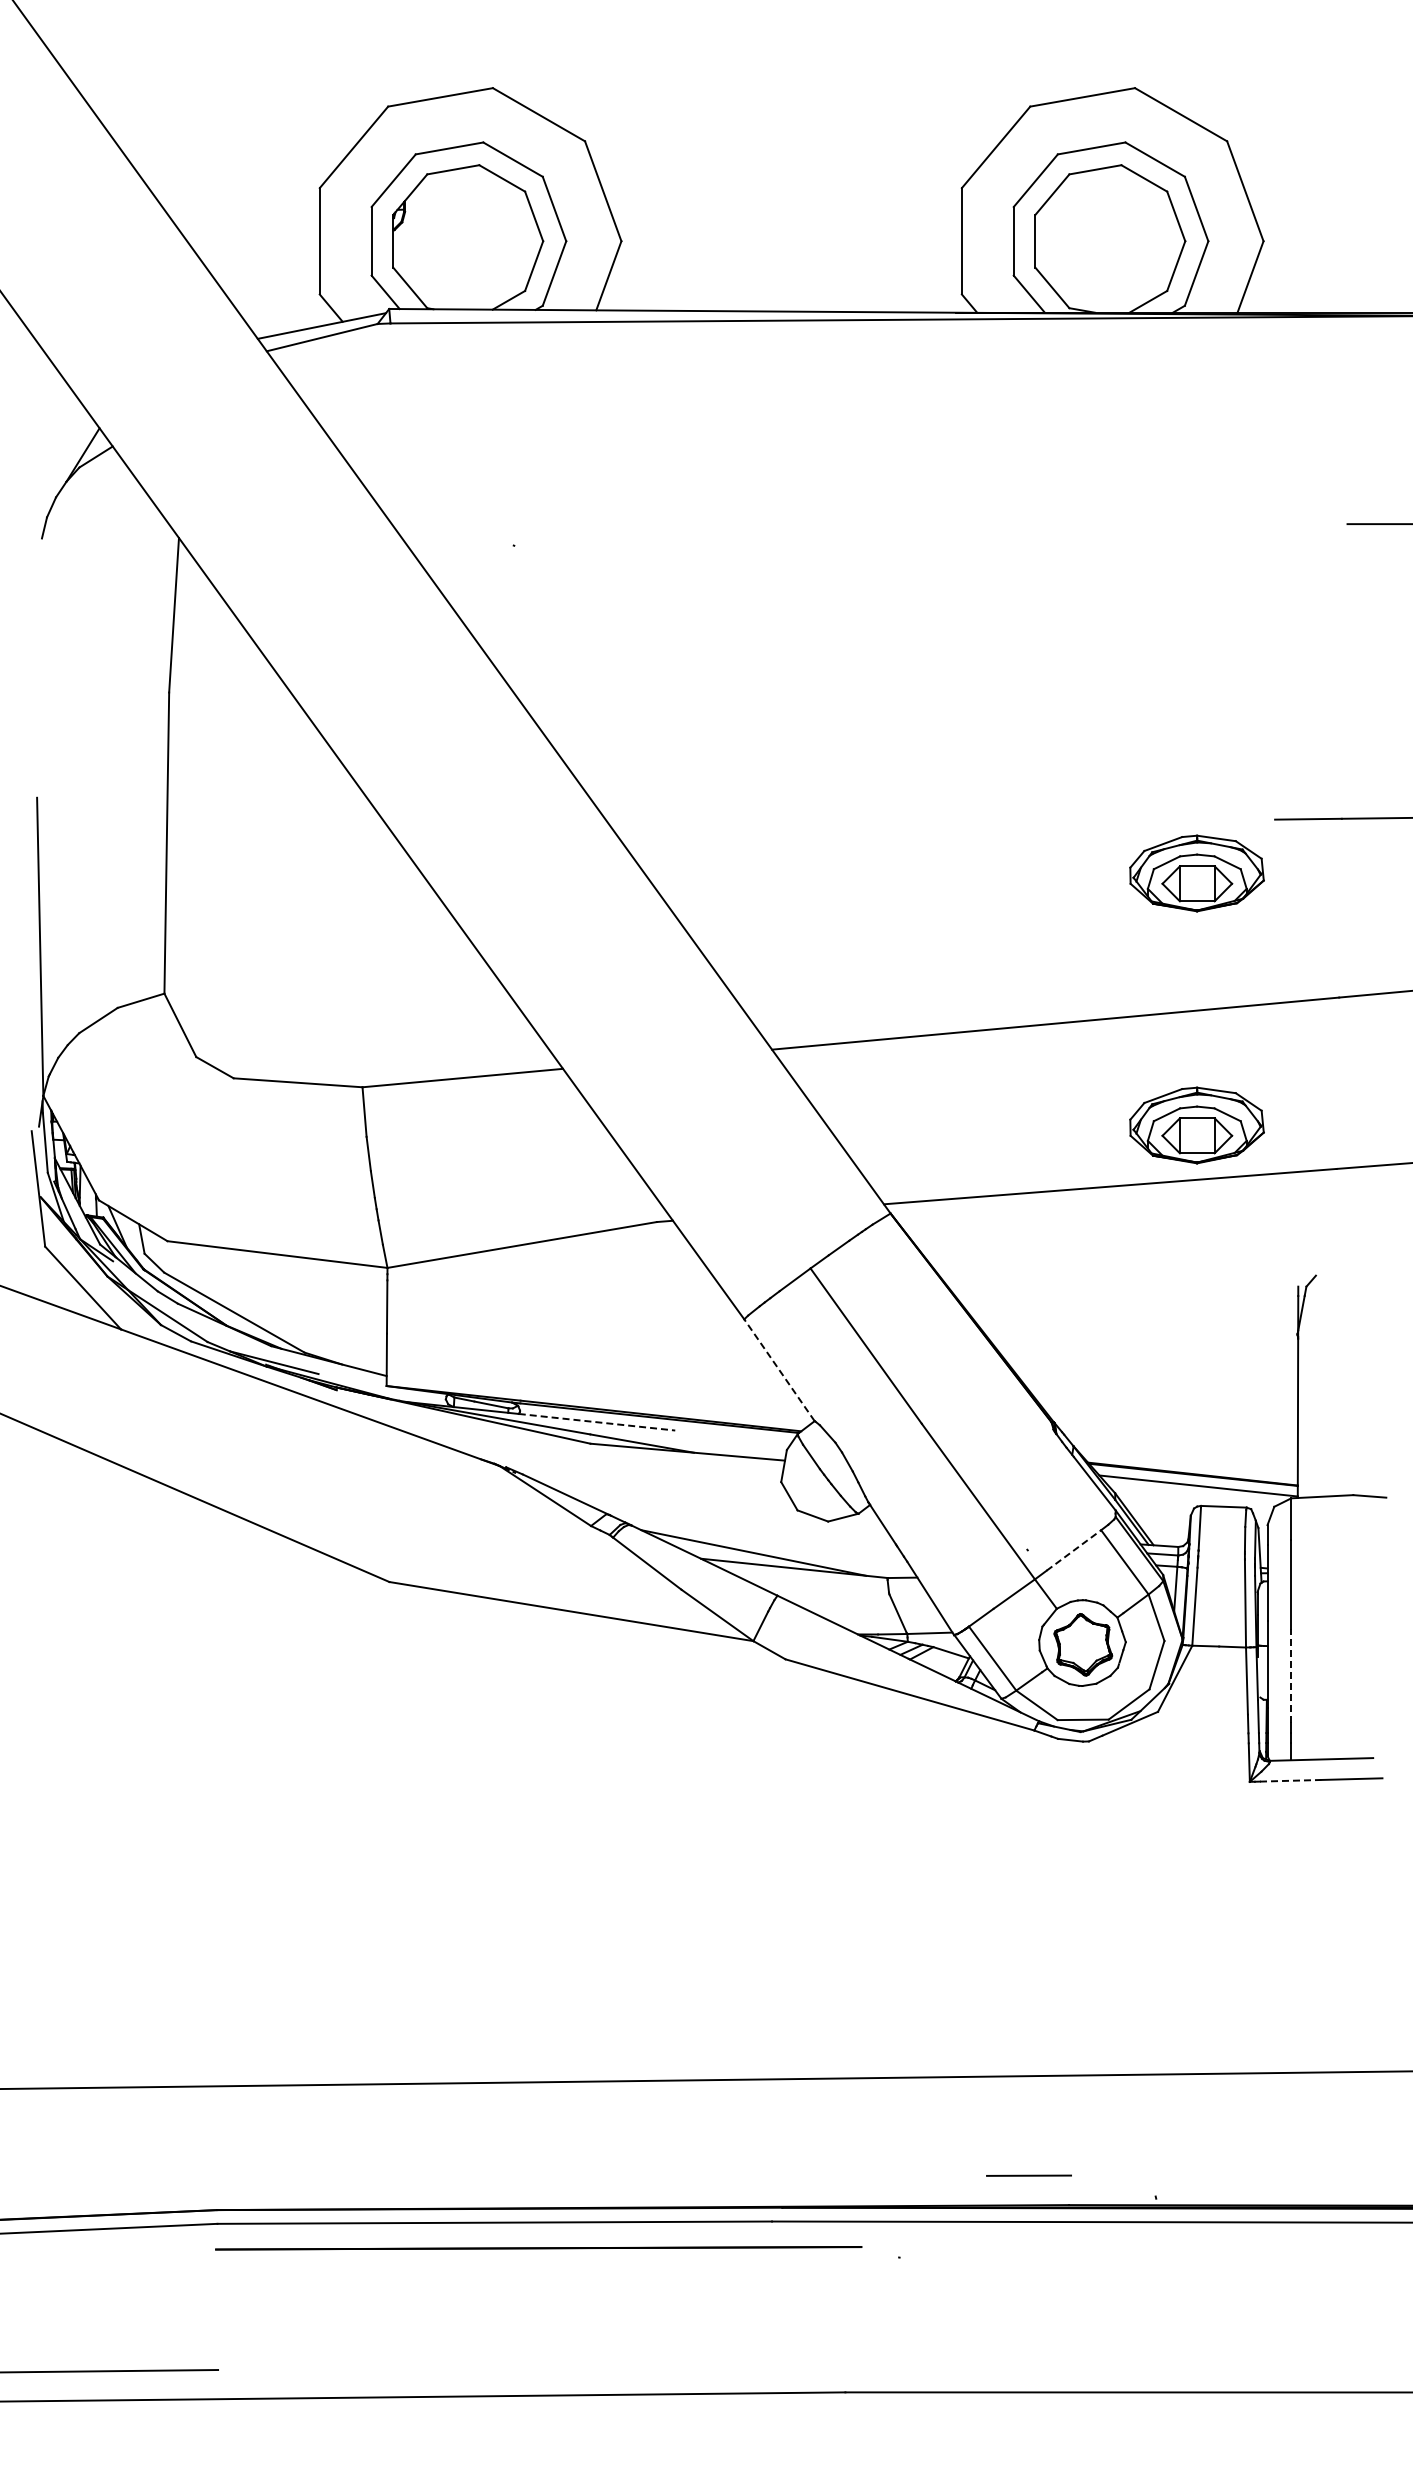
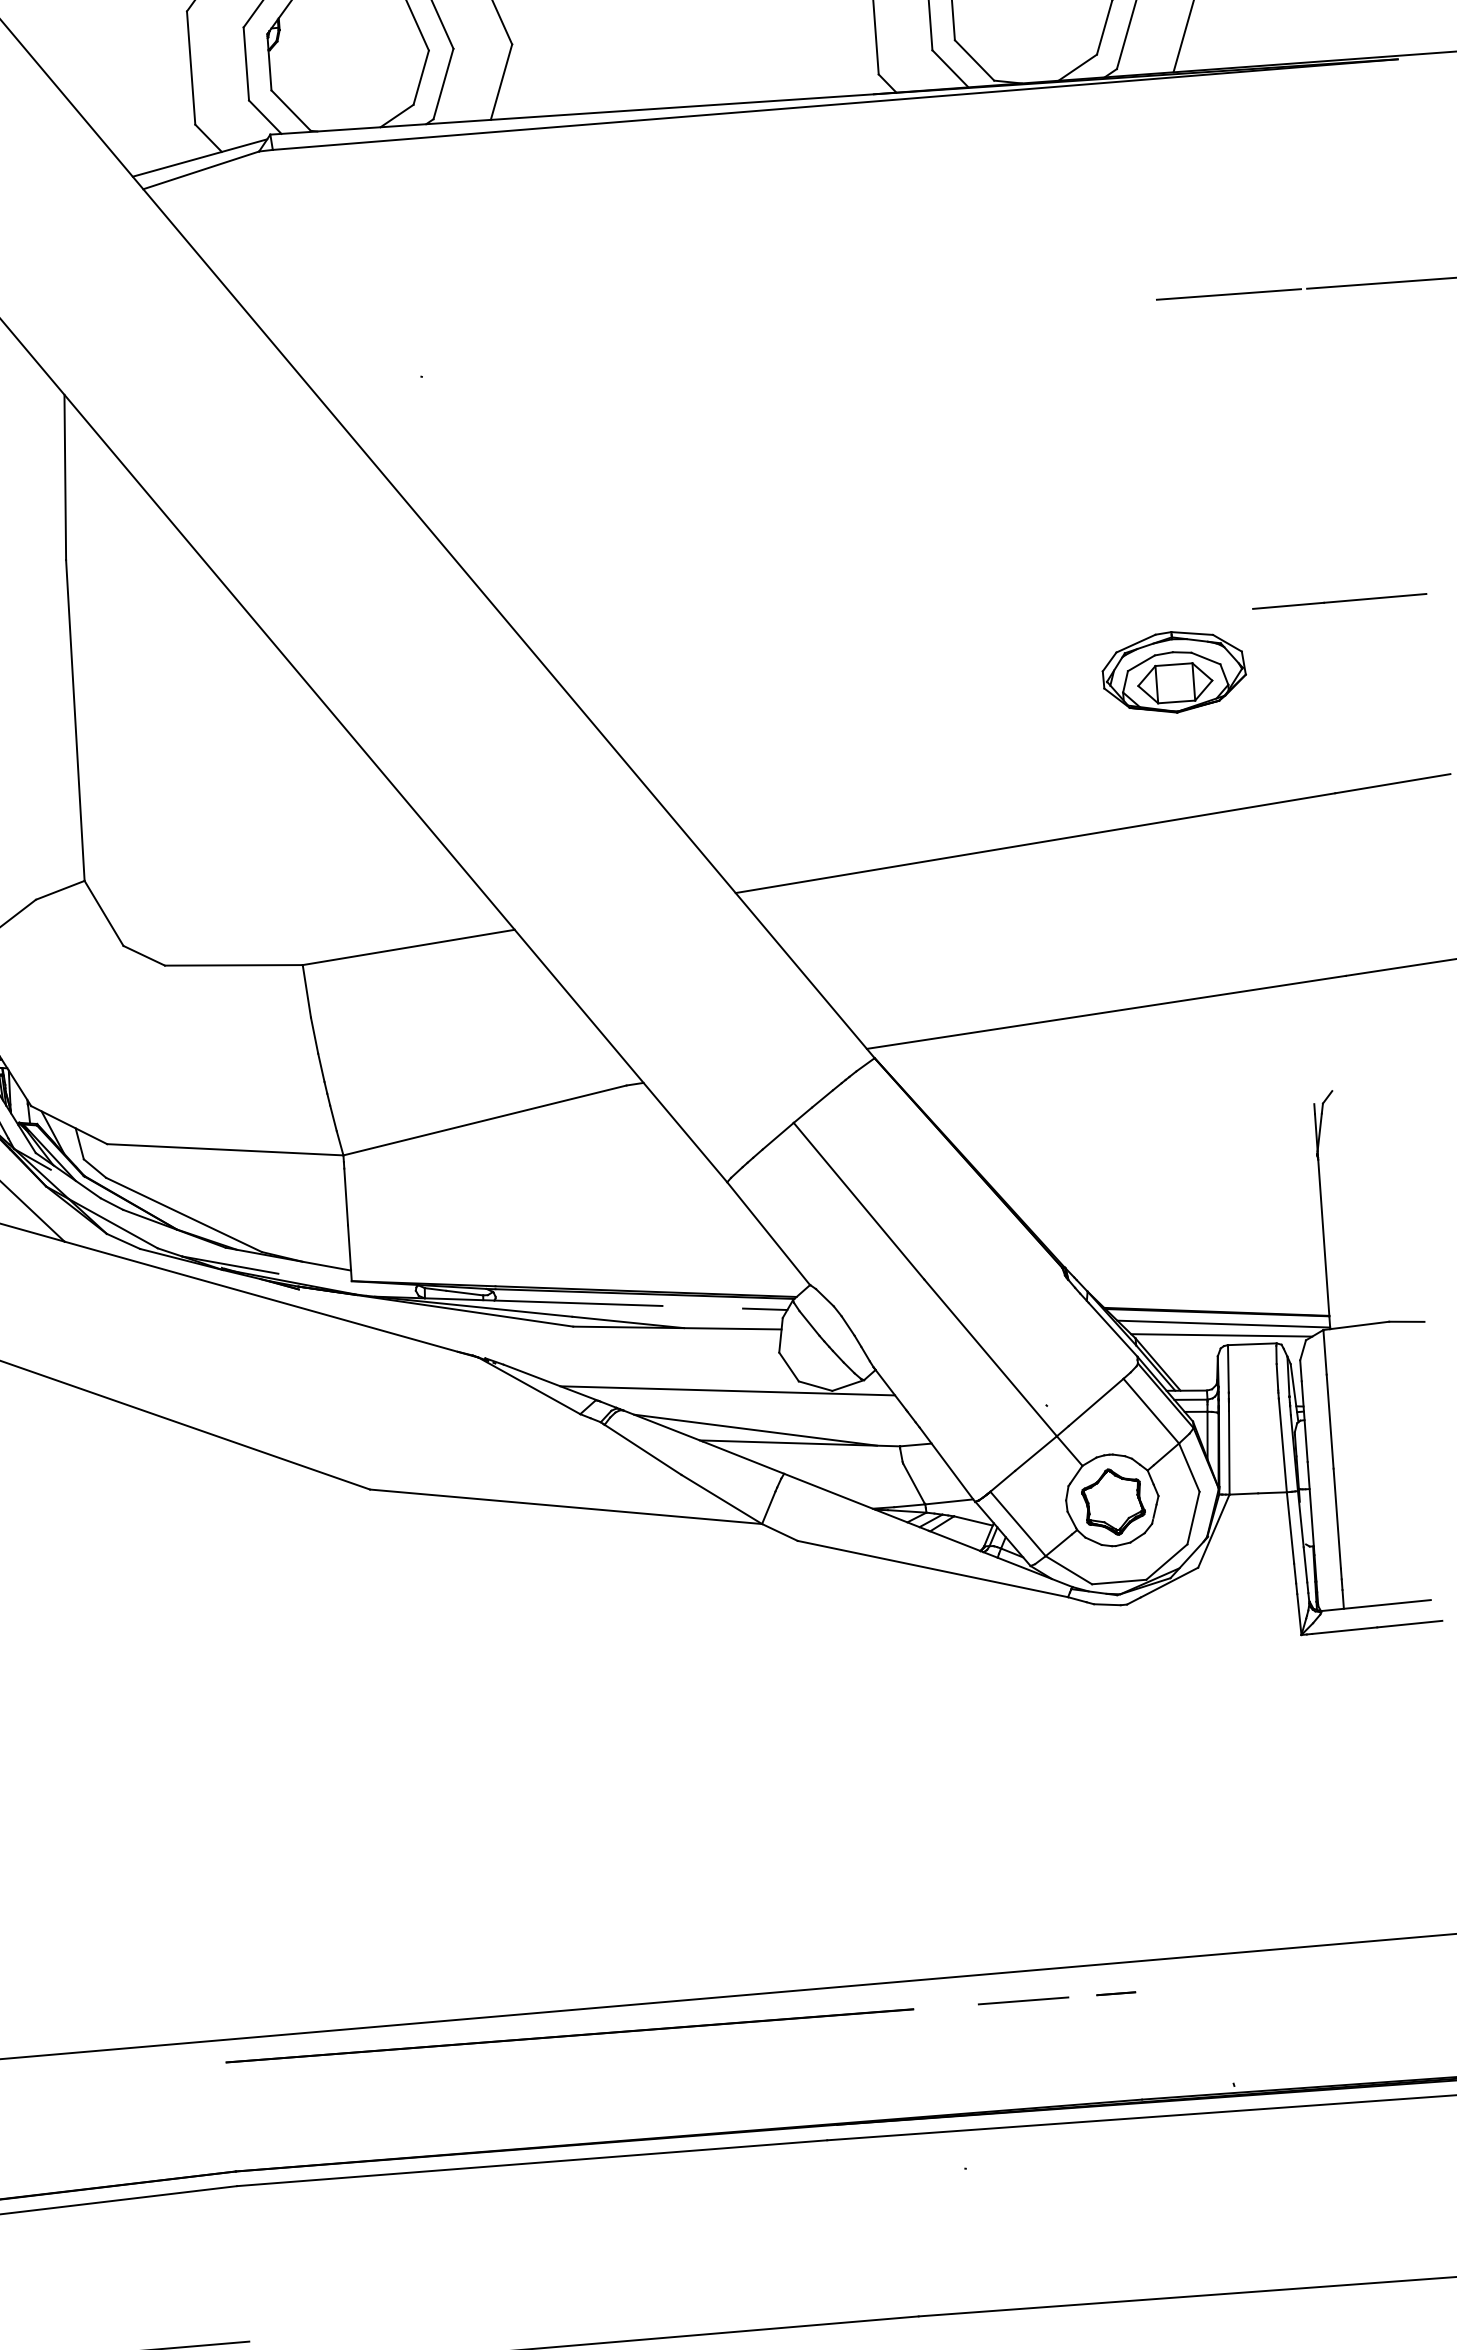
line: (1273, 524) -> (1228, 294), added
part: (1196, 1125) -> (1193, 940), removed
line: (779, 1370) -> (768, 1233), dashed -> solid
line: (597, 1422) -> (579, 1303), dashed -> solid
line: (770, 1440) -> (764, 1309), added
line: (1195, 1496) -> (1221, 1335), added
line: (730, 1514) -> (727, 1391), added
line: (1073, 1550) -> (1095, 1402), dashed -> solid
line: (1291, 1675) -> (1337, 1518), dashed -> solid
line: (1290, 1780) -> (1344, 1630), dashed -> solid
line: (1051, 2104) -> (1115, 1993), added
line: (1028, 2175) -> (1022, 2000), moved
line: (538, 2248) -> (569, 2036), moved

